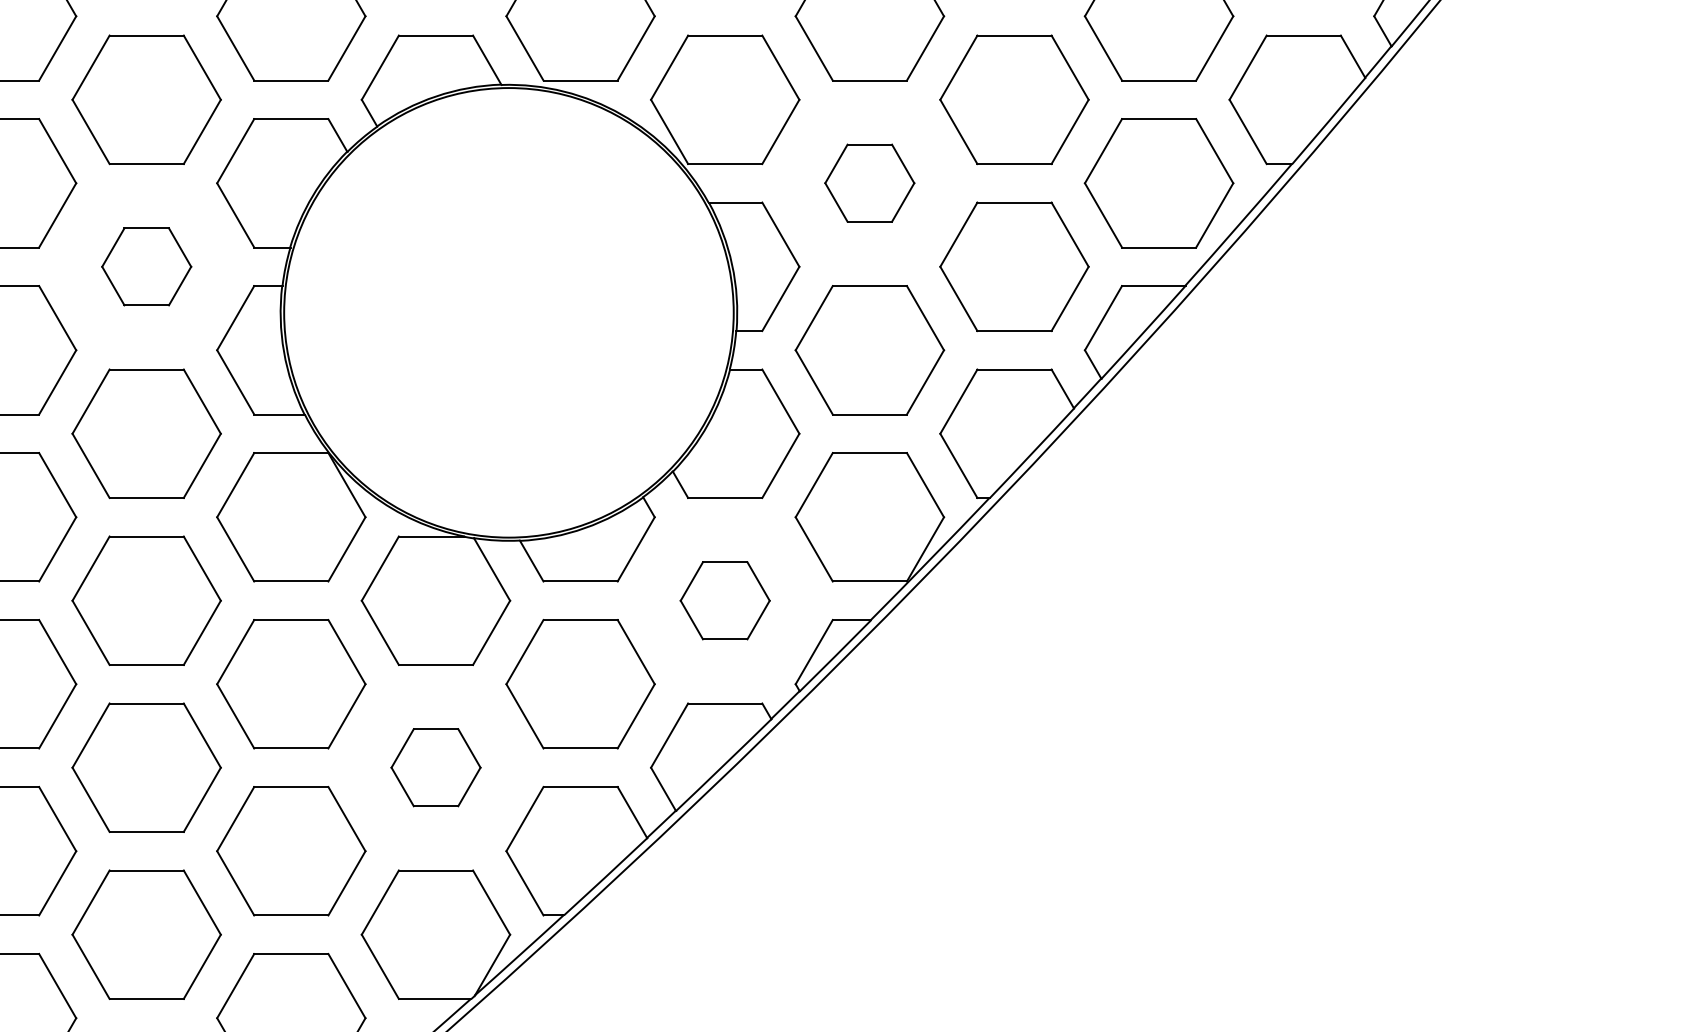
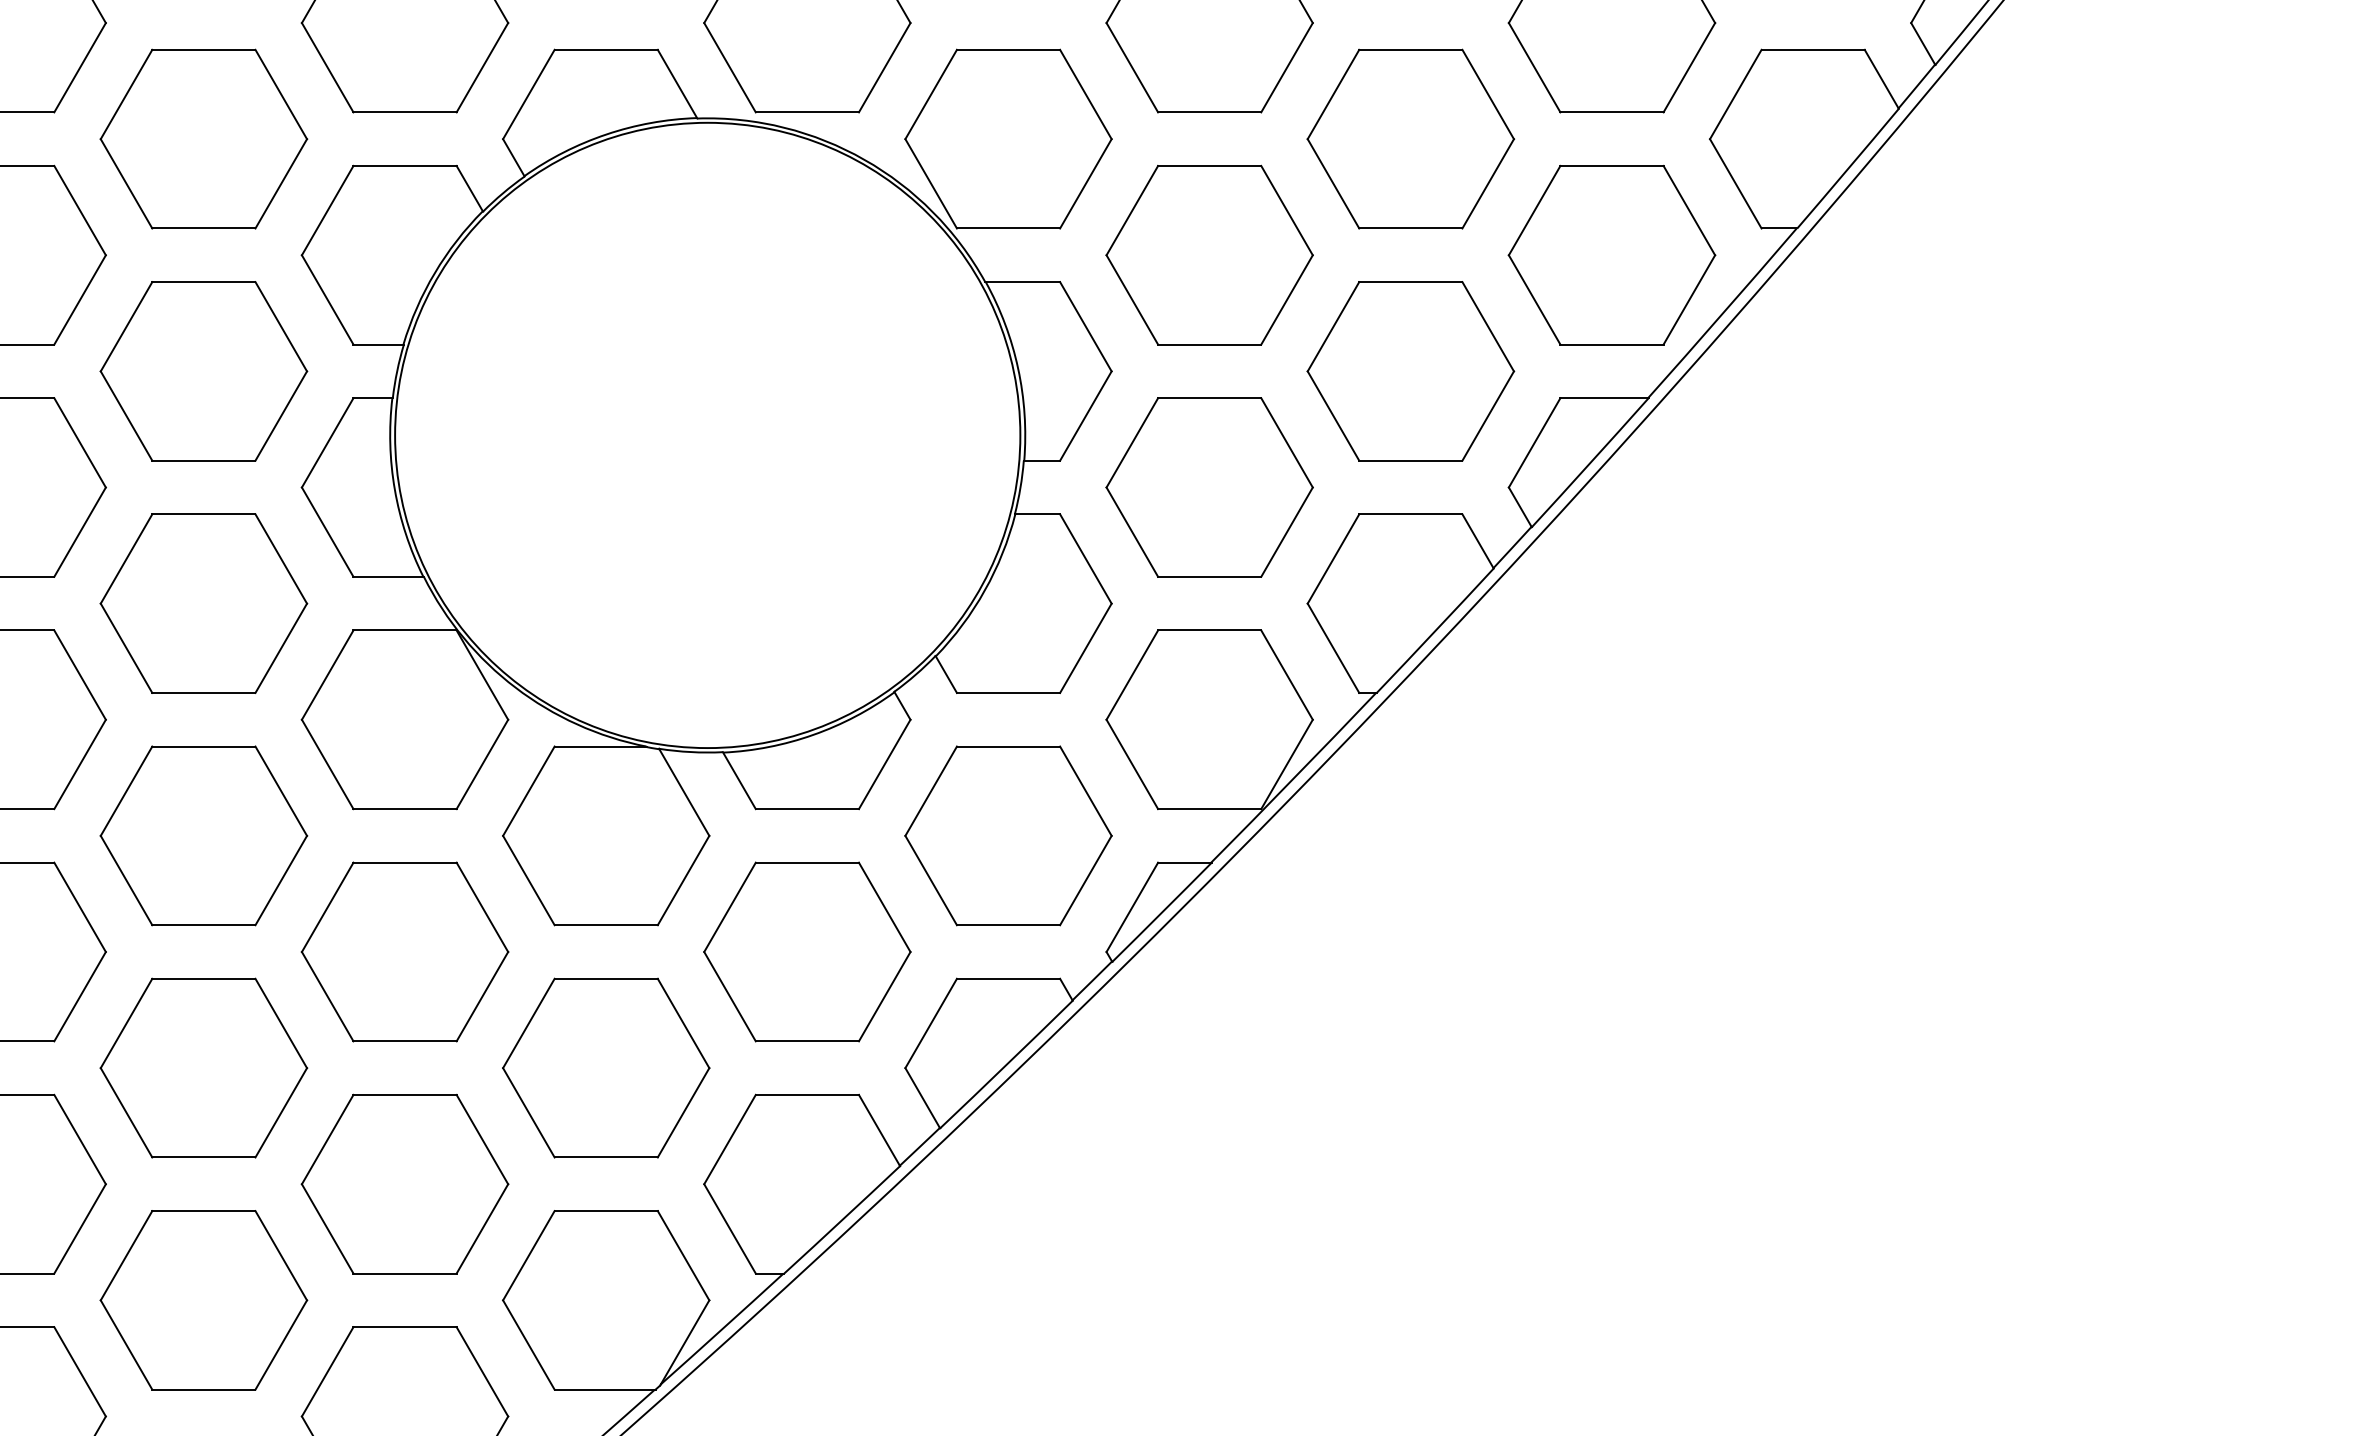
part: (869, 182) -> (1209, 254), size x1.67
part: (146, 266) -> (203, 371), size x1.67
part: (725, 600) -> (1008, 835), size x1.67
part: (436, 767) -> (606, 1067), size x1.67

